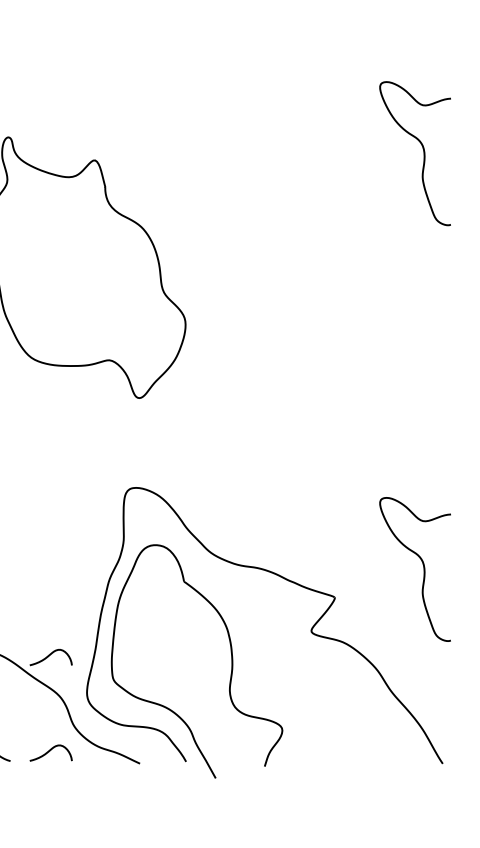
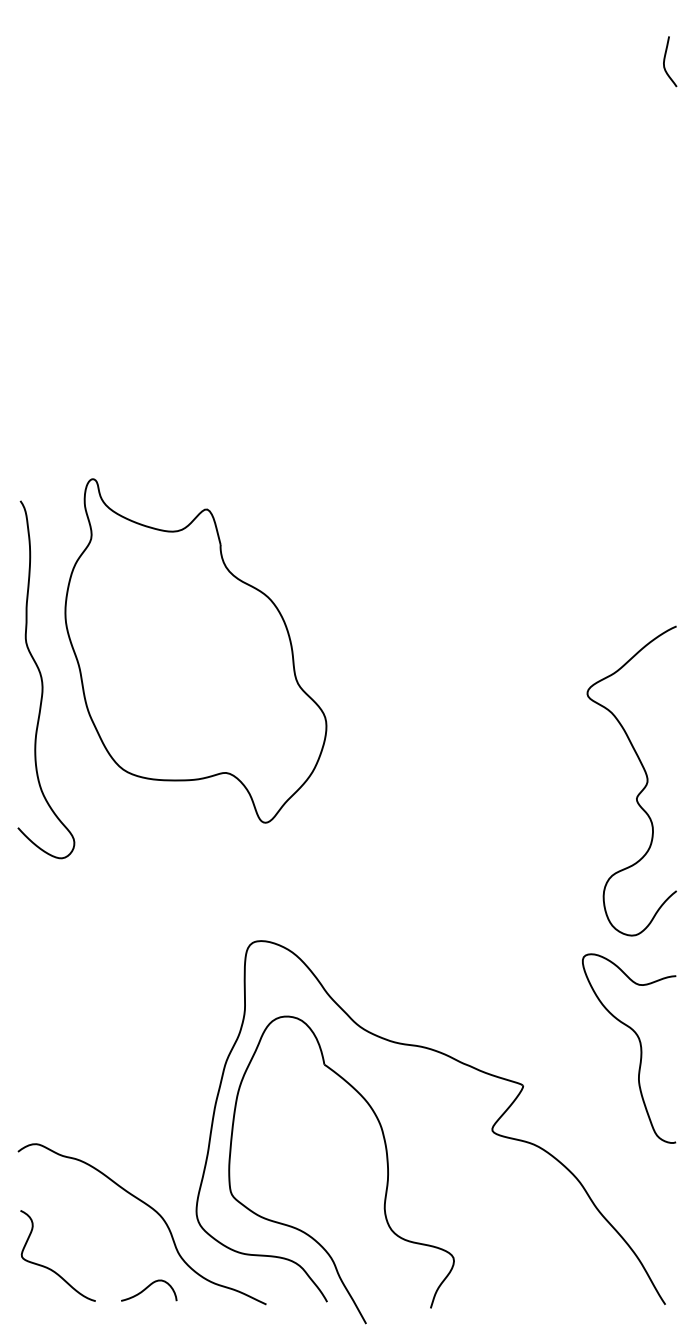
curve: (423, 150) -> (639, 496), removed
curve: (425, 372) -> (642, 788), added
curve: (49, 655) -> (147, 1162), removed

